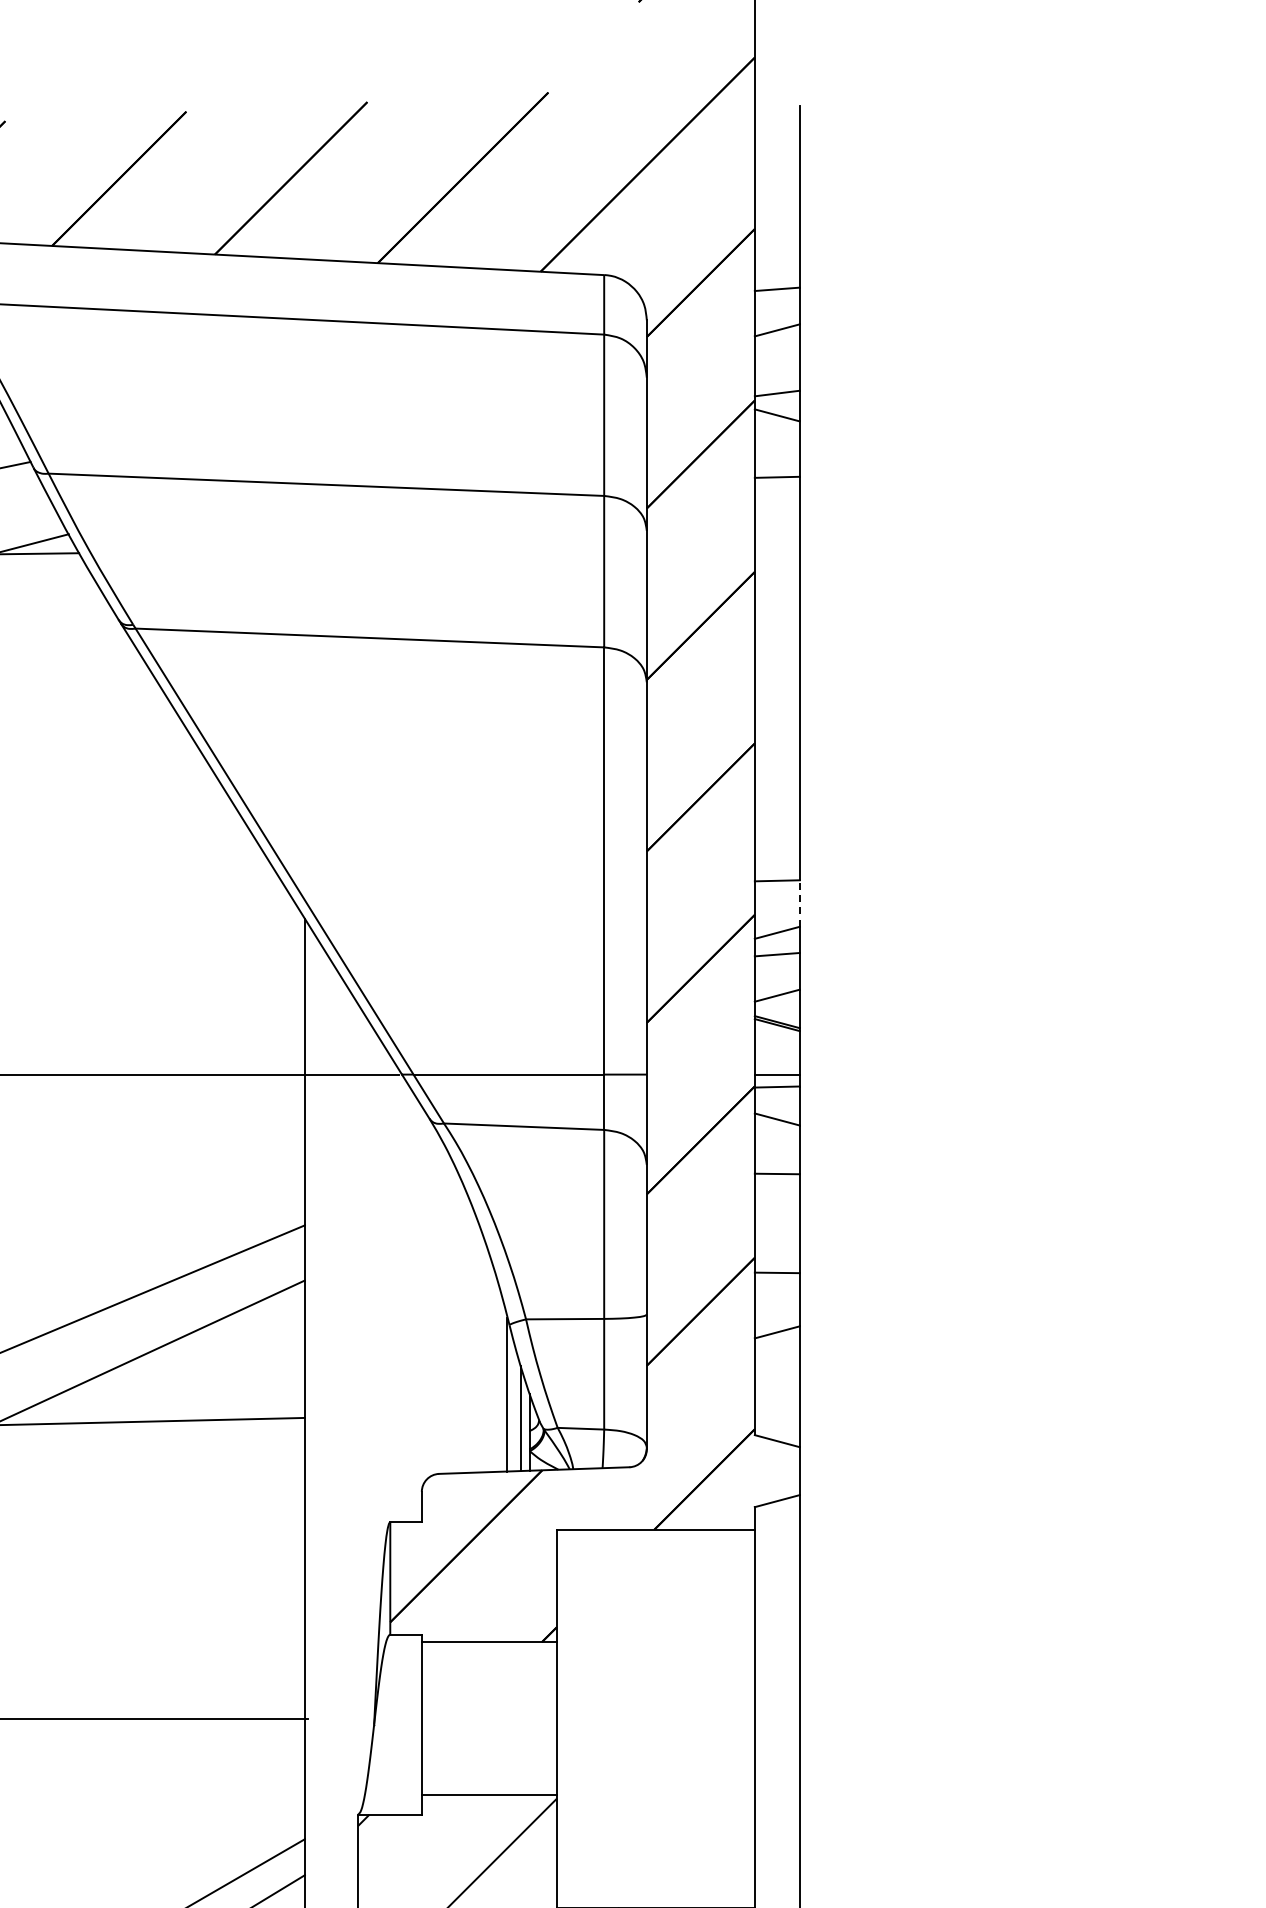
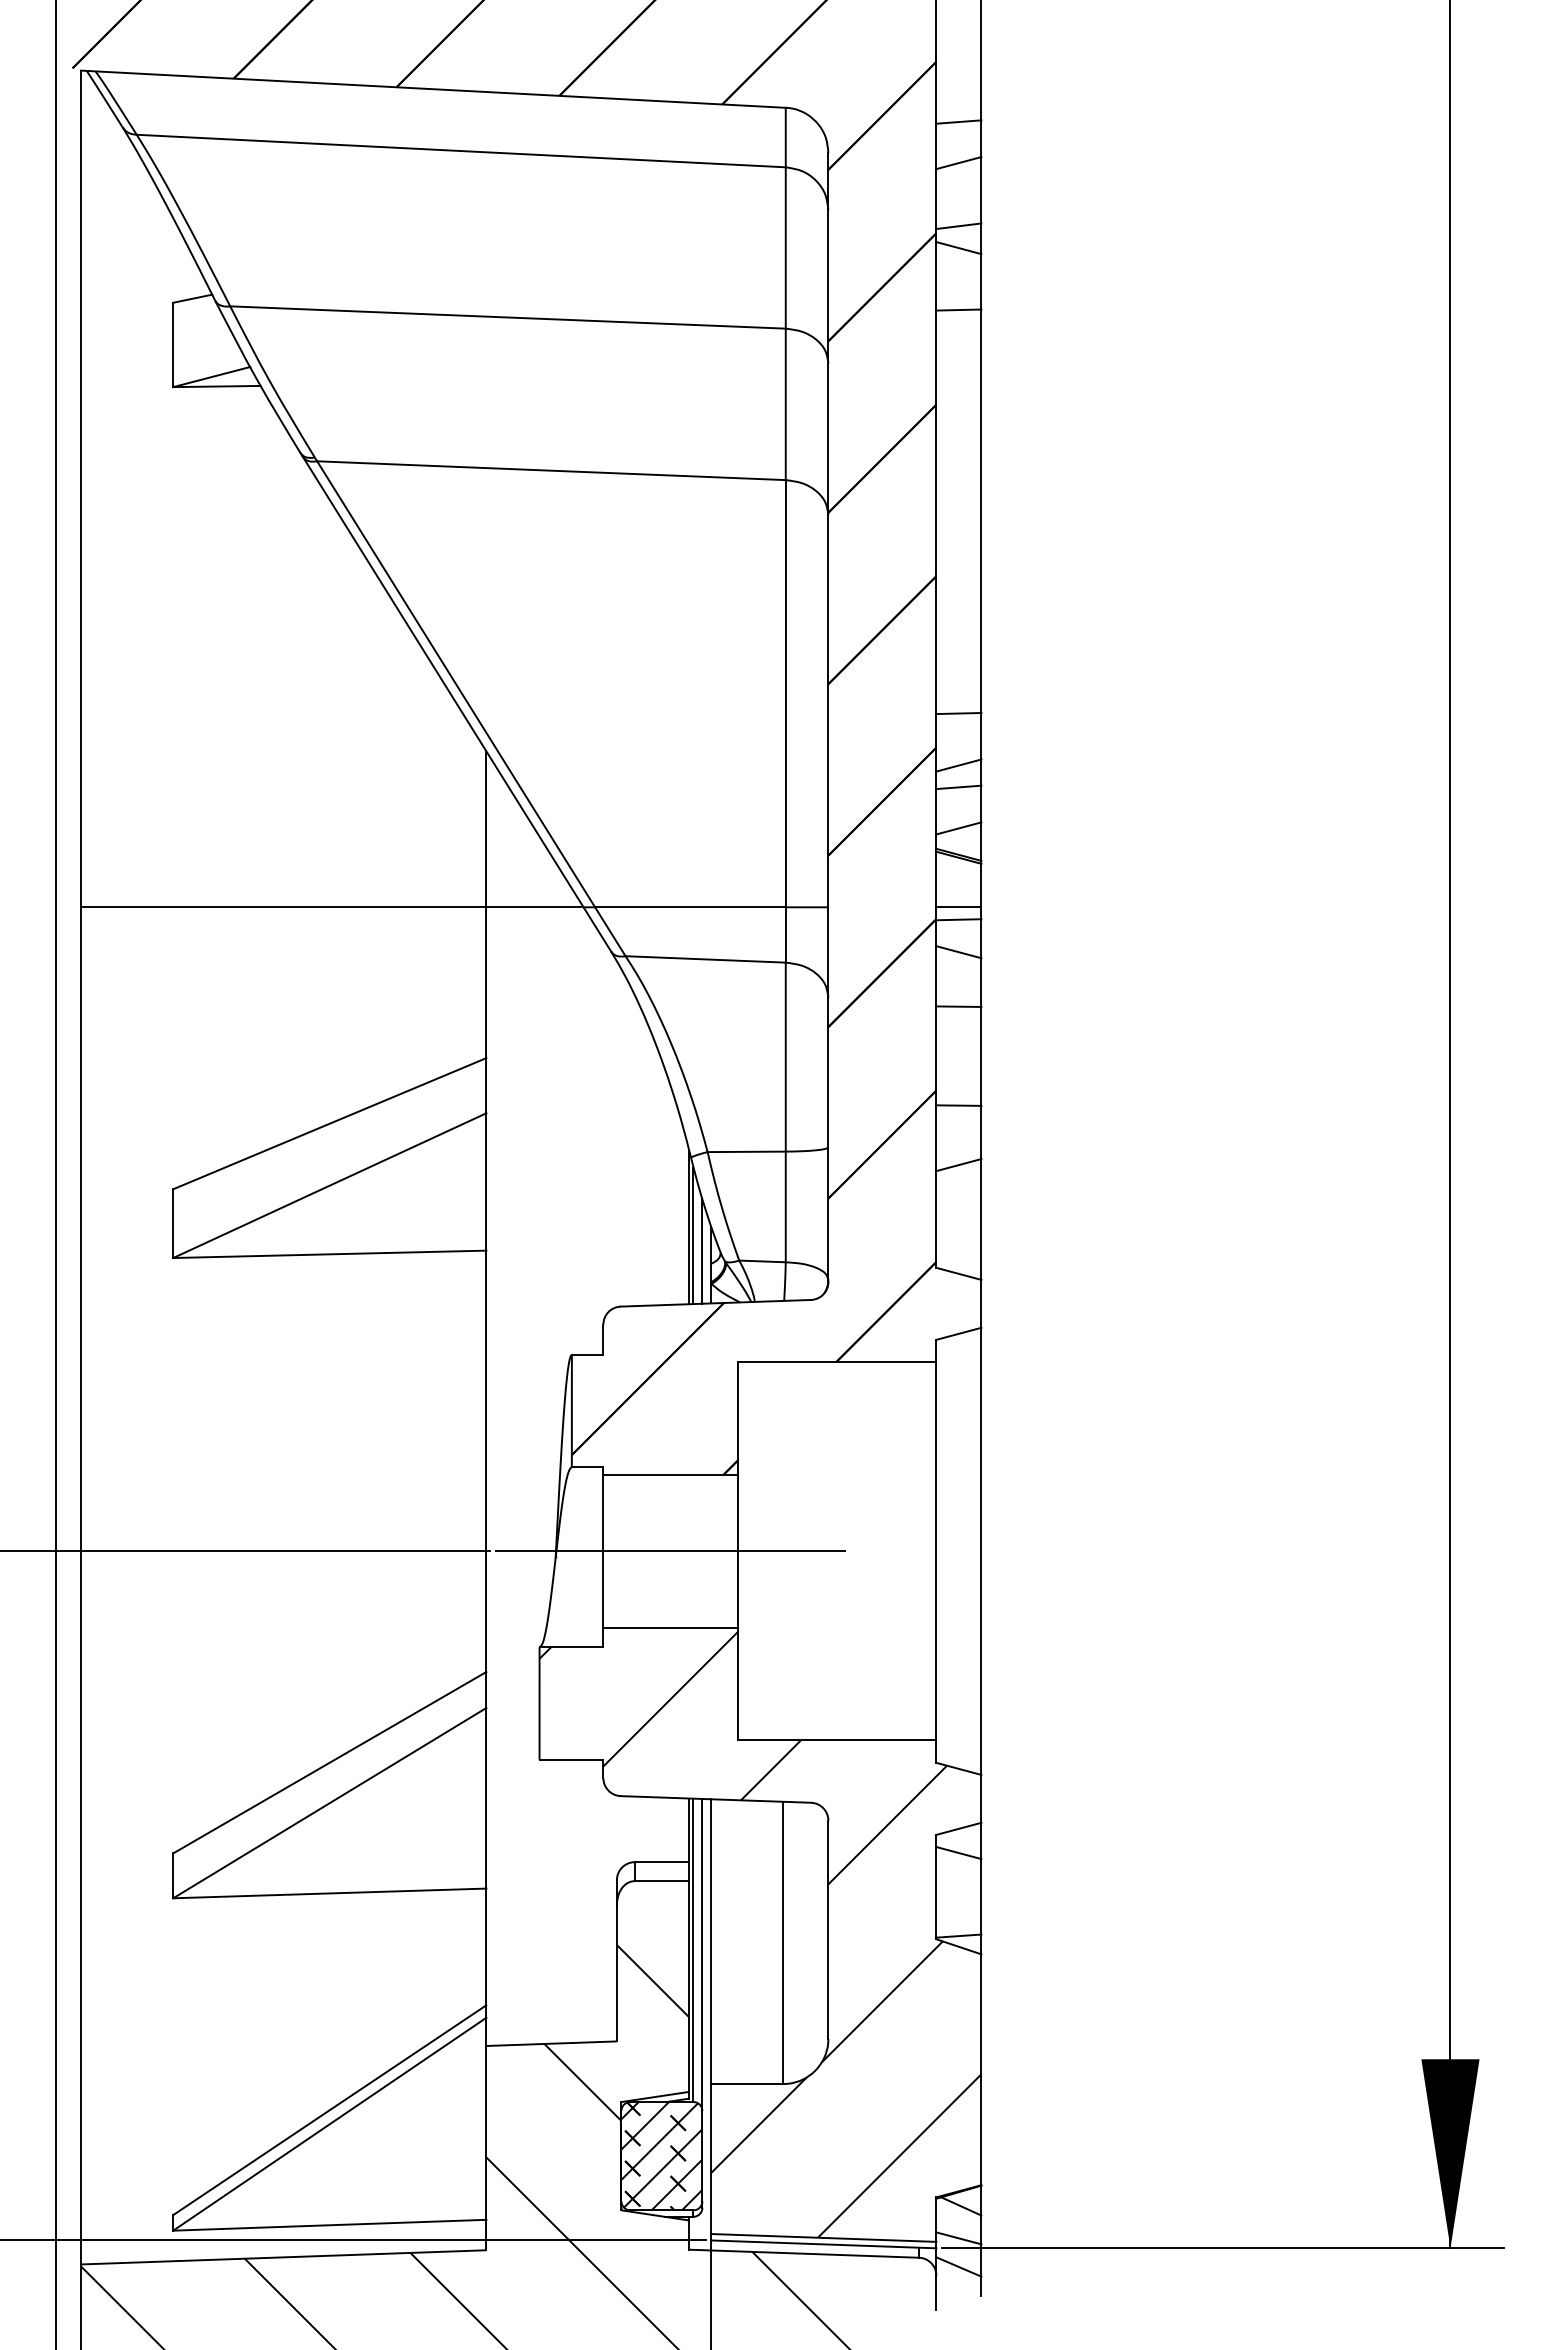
line: (799, 902) -> (981, 735), dashed -> solid
line: (511, 1402) -> (693, 1235), added
line: (488, 1718) -> (670, 1551), added

